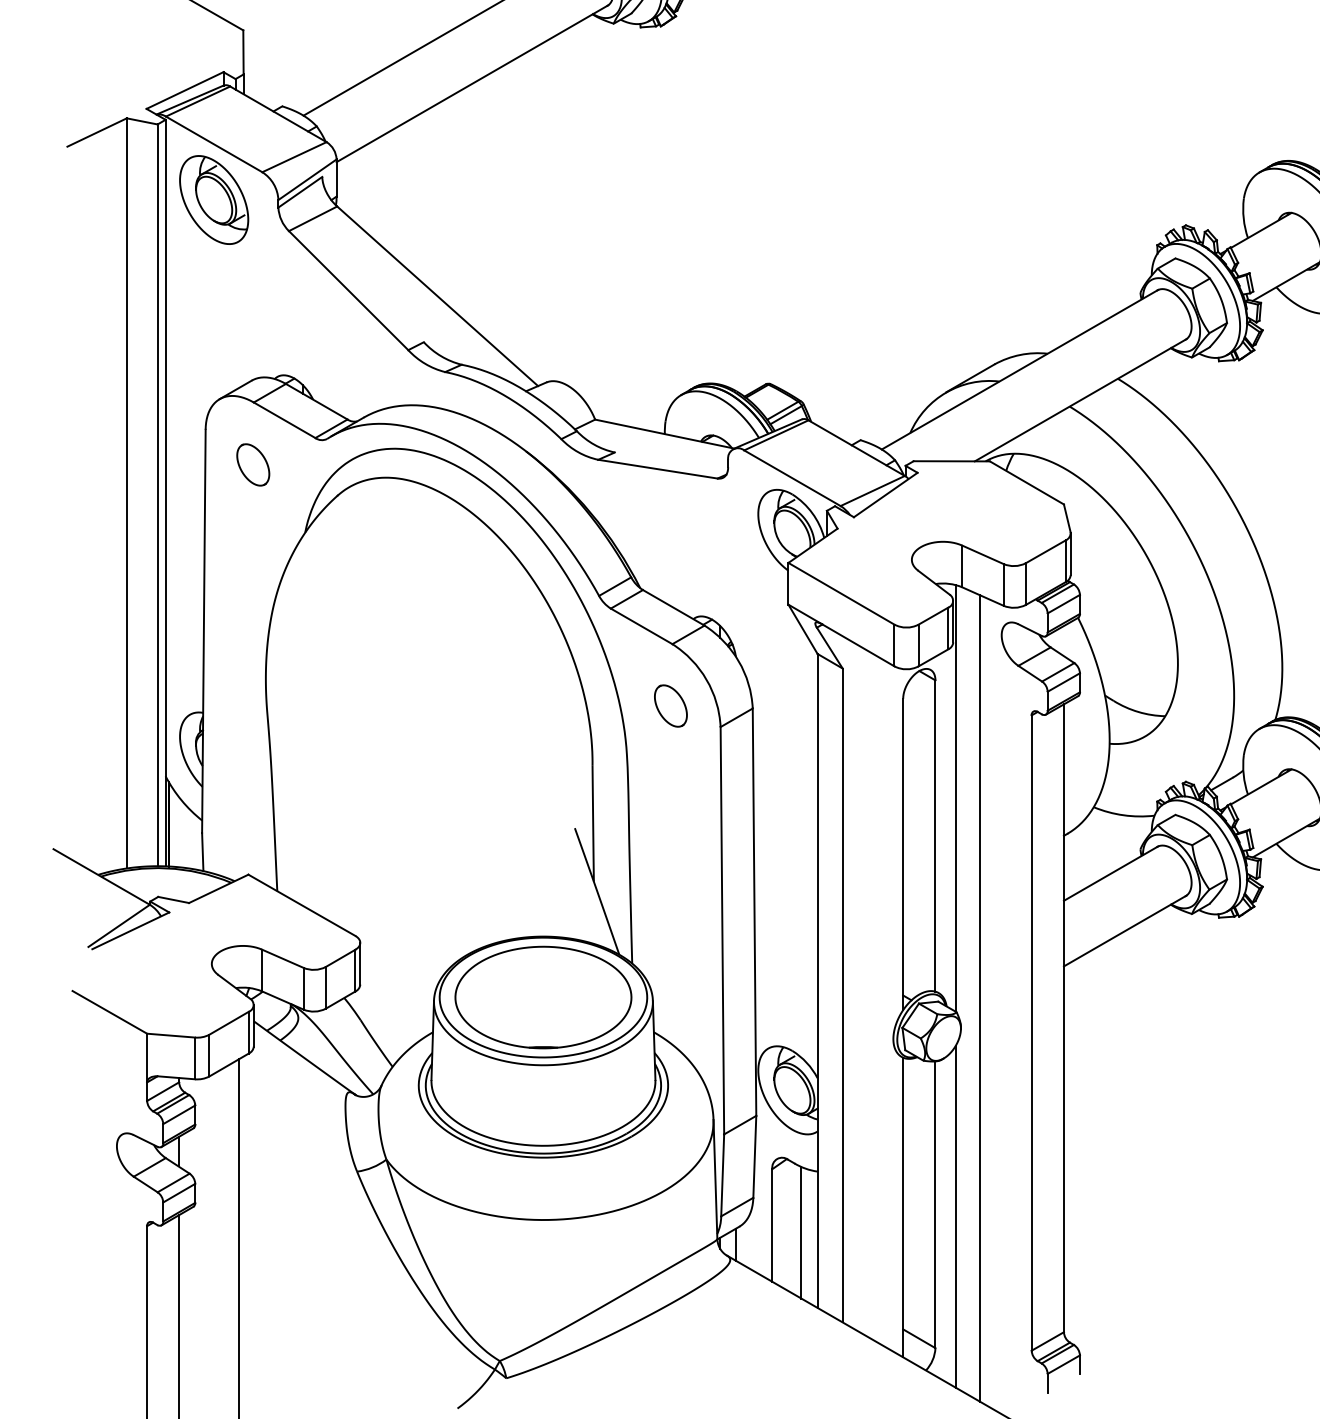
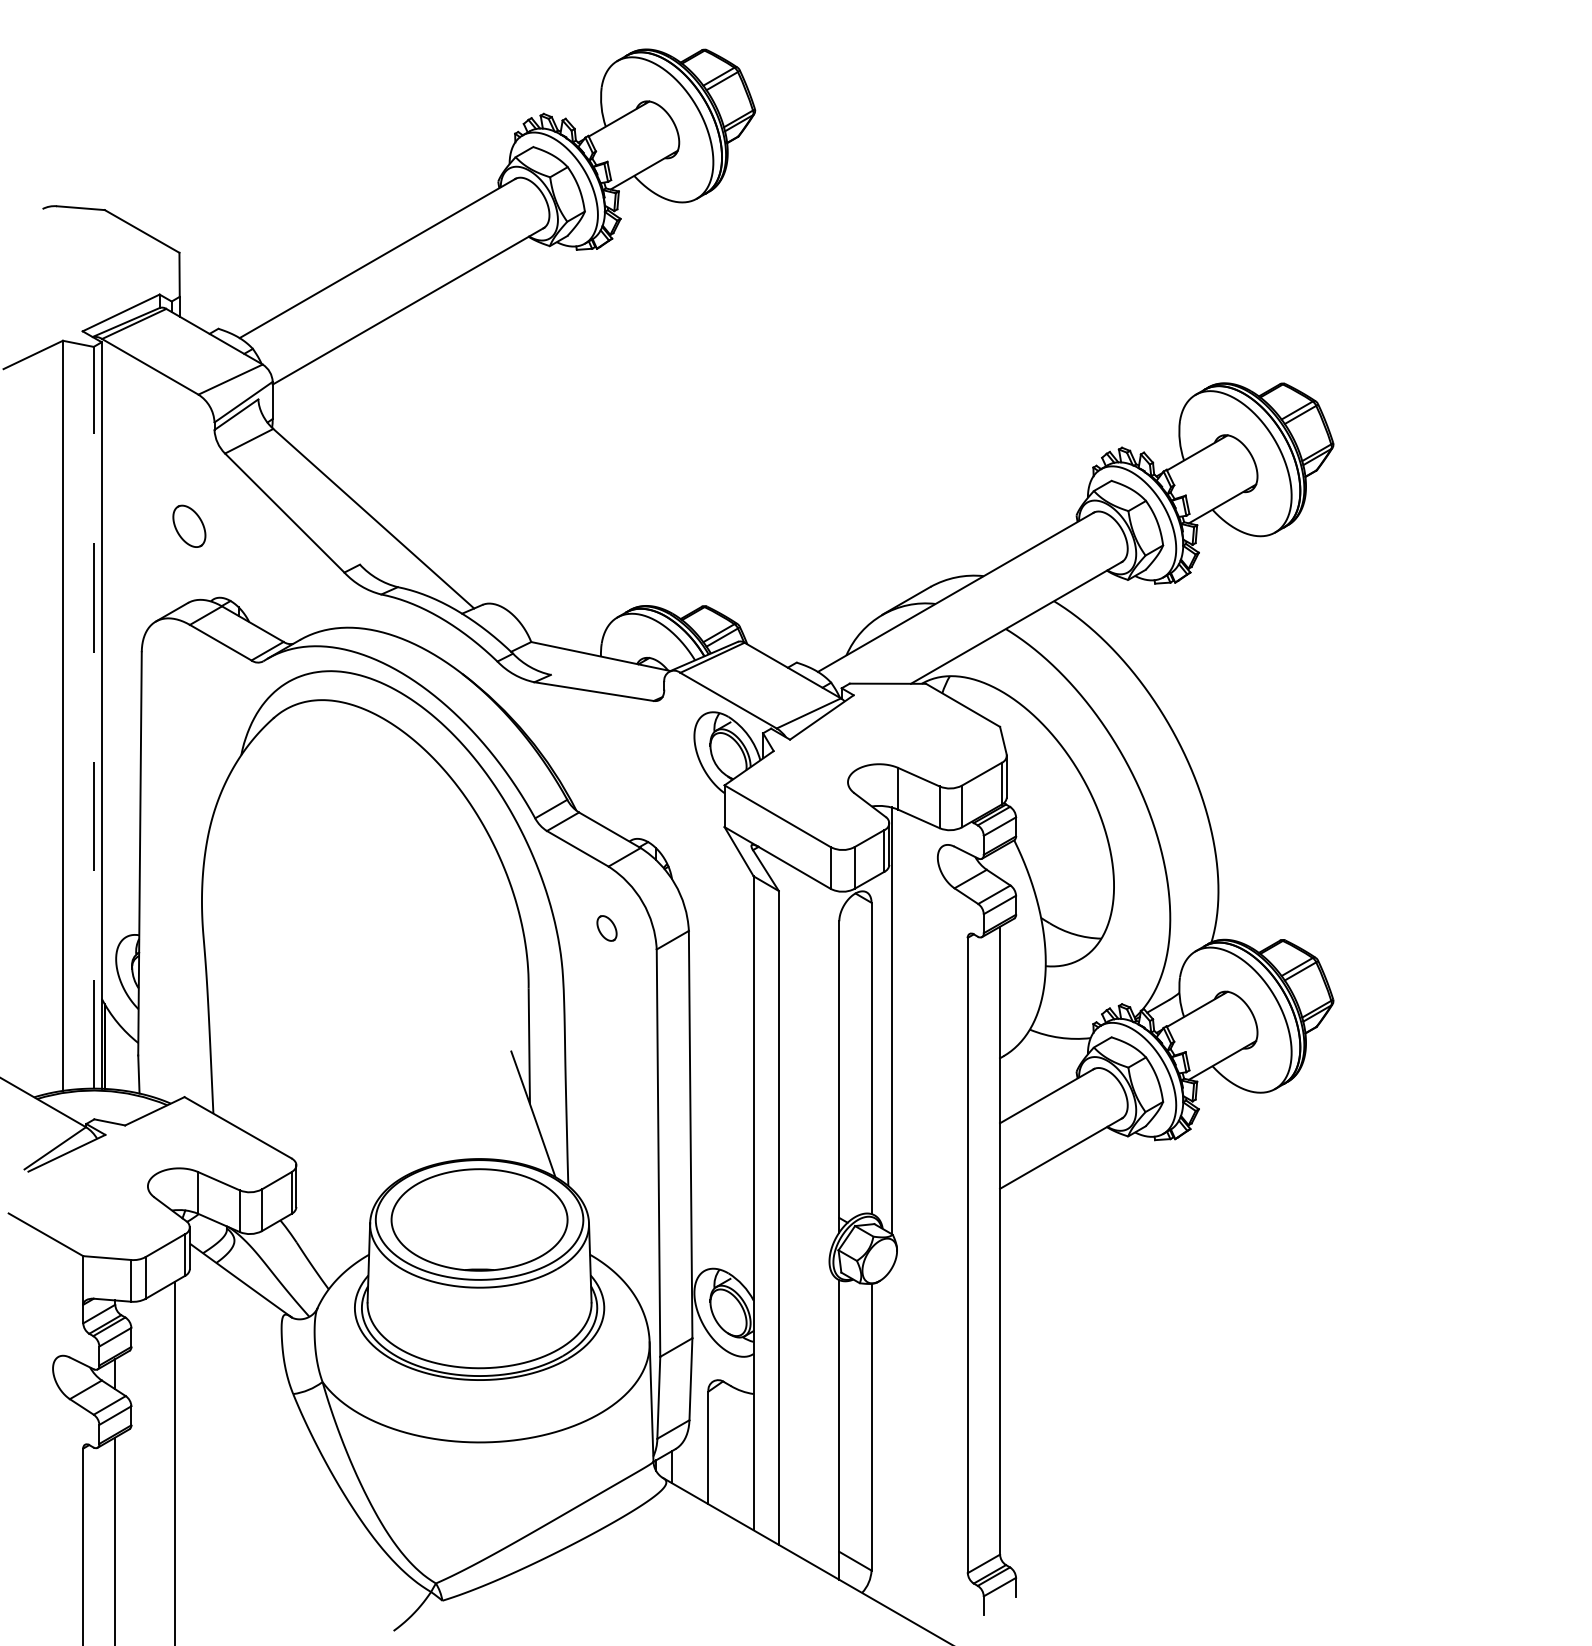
part: (214, 200) -> (150, 422), removed
part: (253, 464) -> (189, 525), moved
line: (157, 495) -> (93, 717), solid -> dashed
part: (670, 706) -> (606, 928), size x0.6
line: (979, 998) -> (915, 1220), removed
line: (955, 1217) -> (891, 1439), removed
line: (801, 1233) -> (737, 1455), removed

